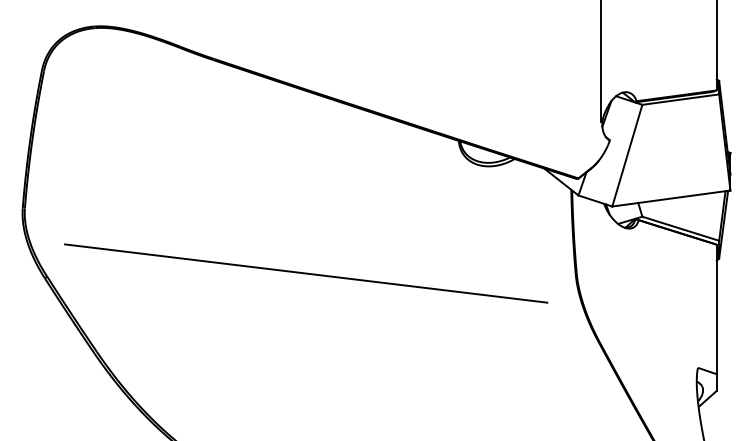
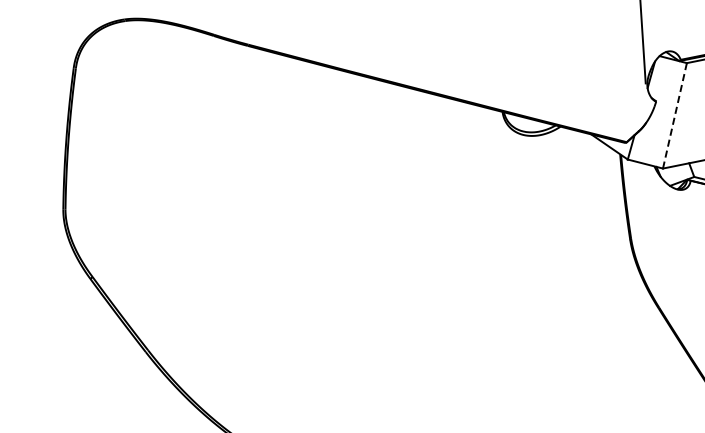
line: (627, 156) -> (675, 116), solid -> dashed
line: (306, 273) -> (356, 256), removed

